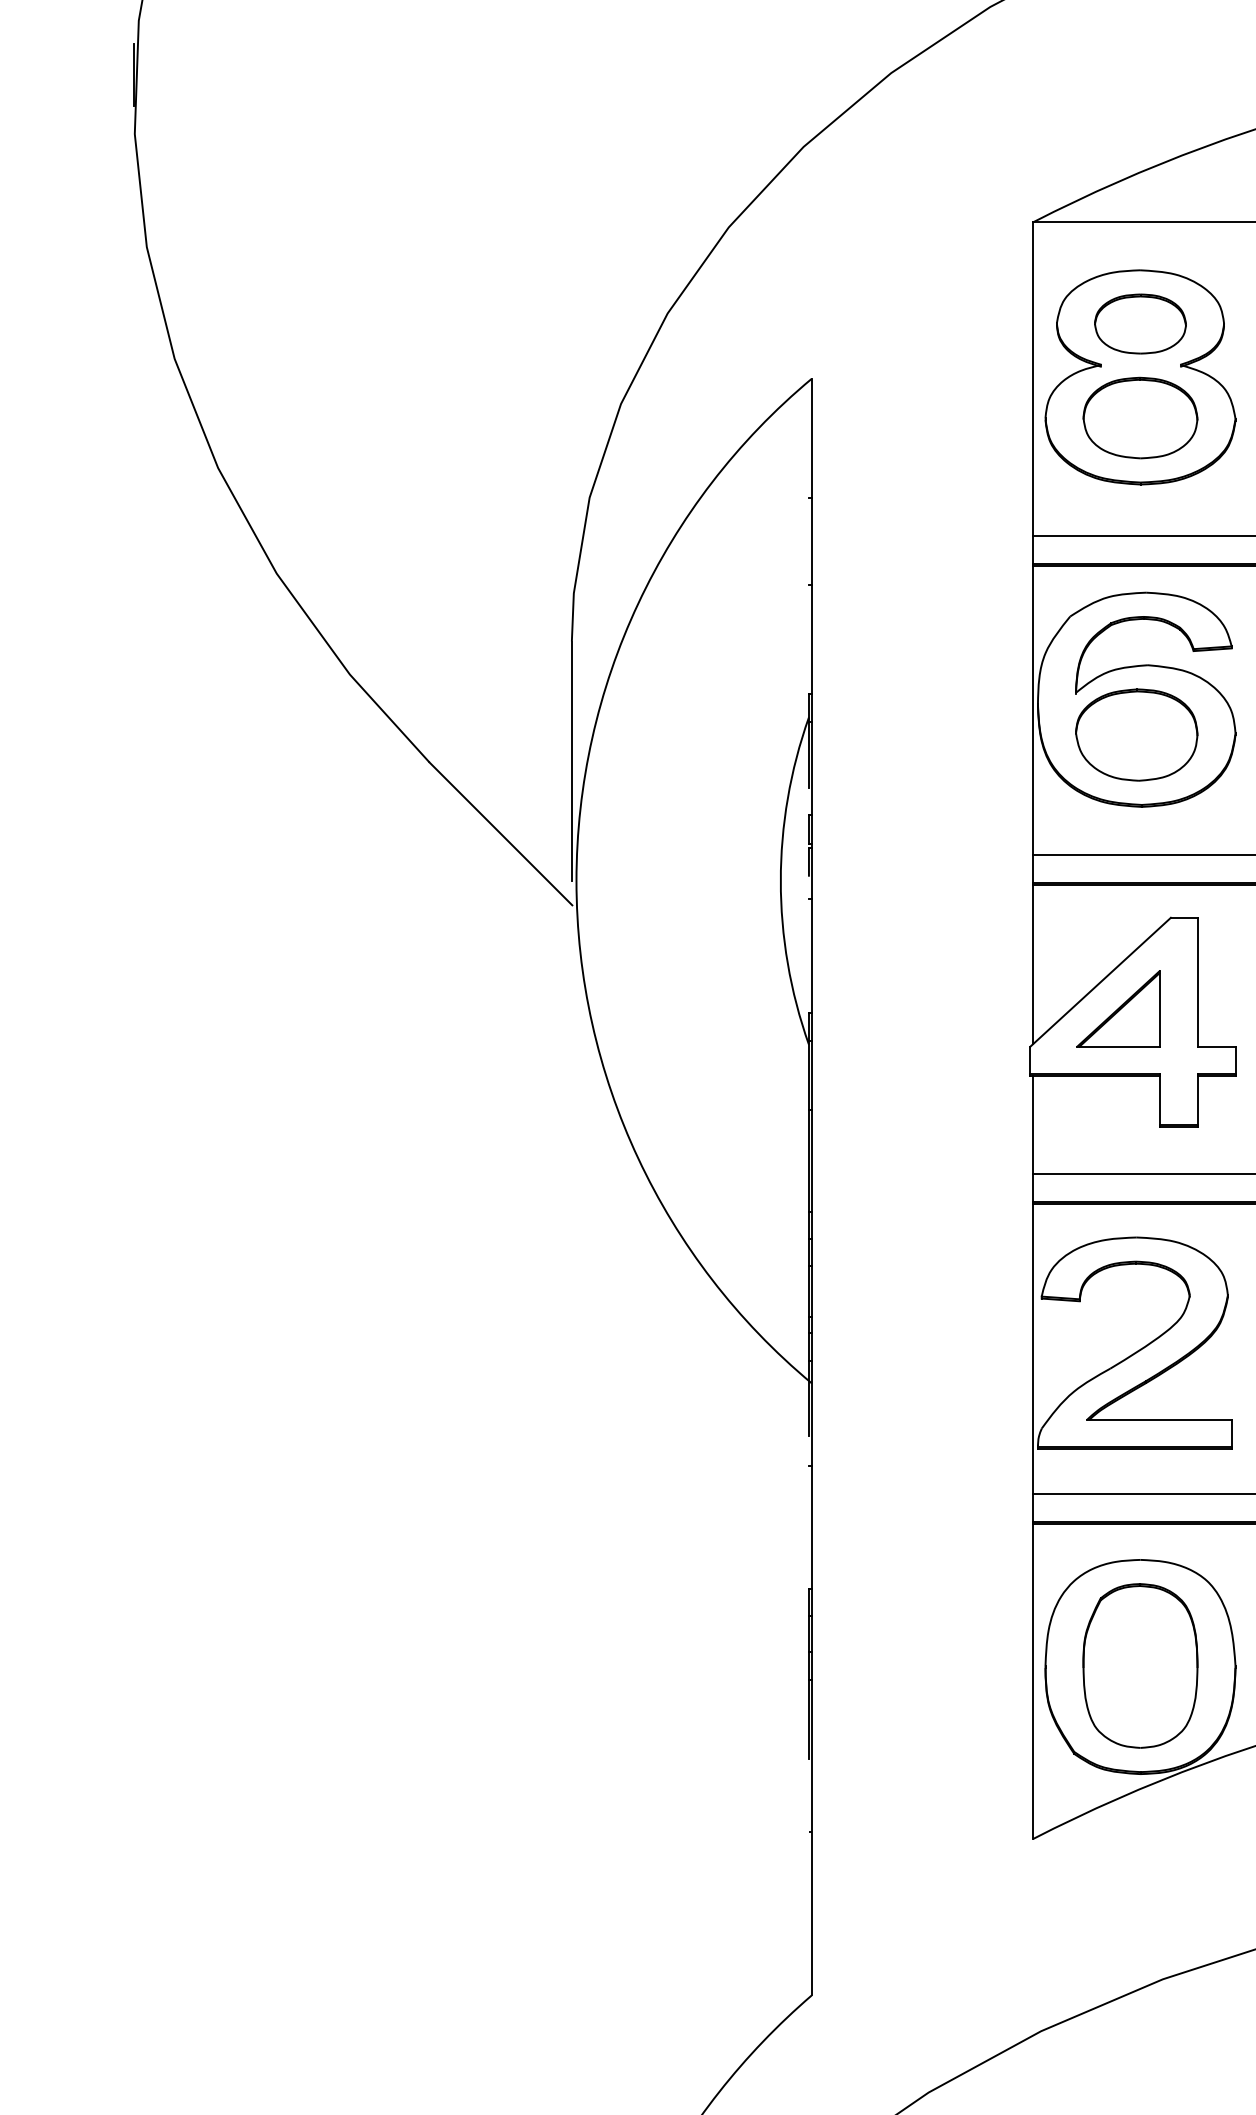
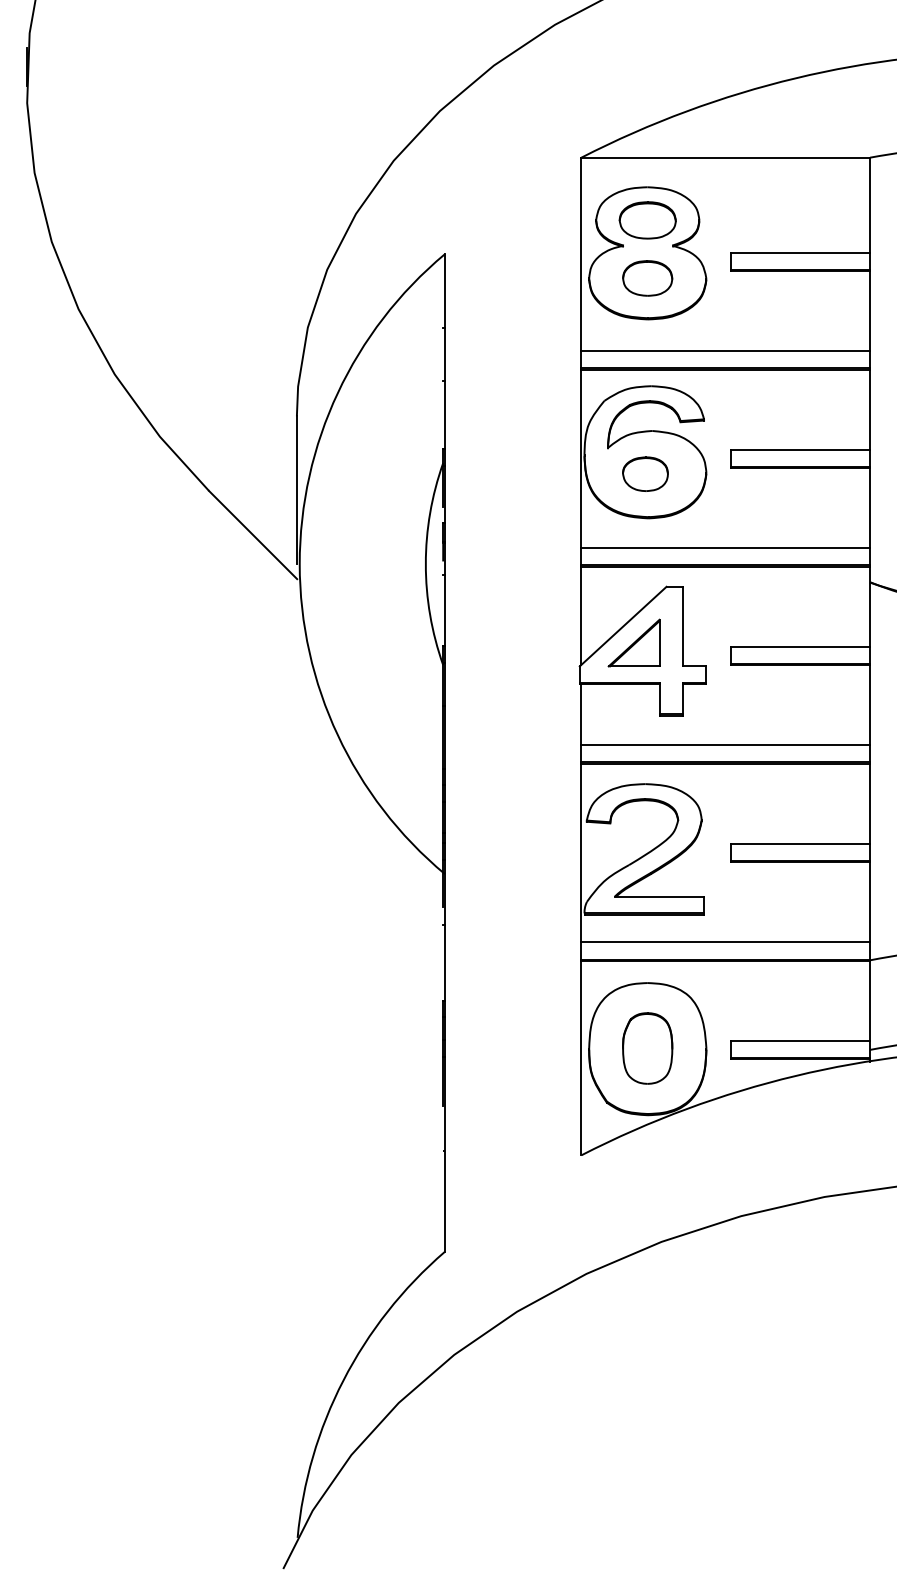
part: (1140, 418) -> (647, 278), size x0.7
part: (1136, 735) -> (645, 474), size x0.6
part: (1140, 1665) -> (647, 1048), size x0.7

